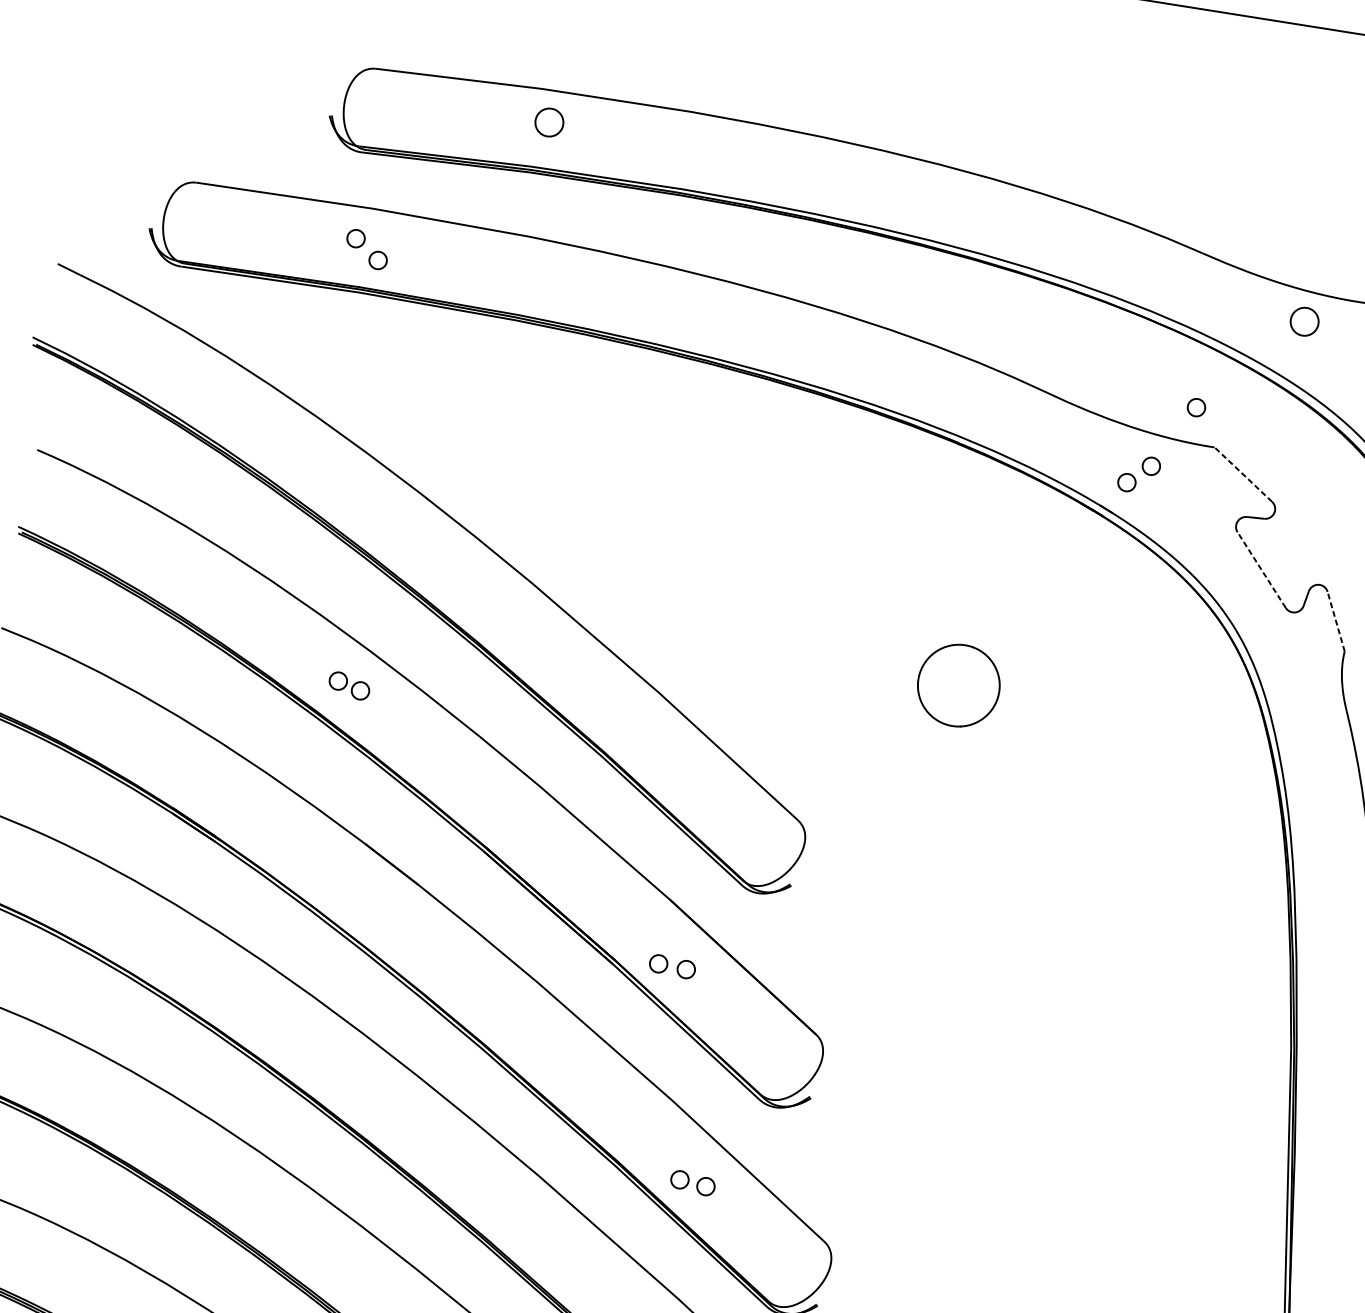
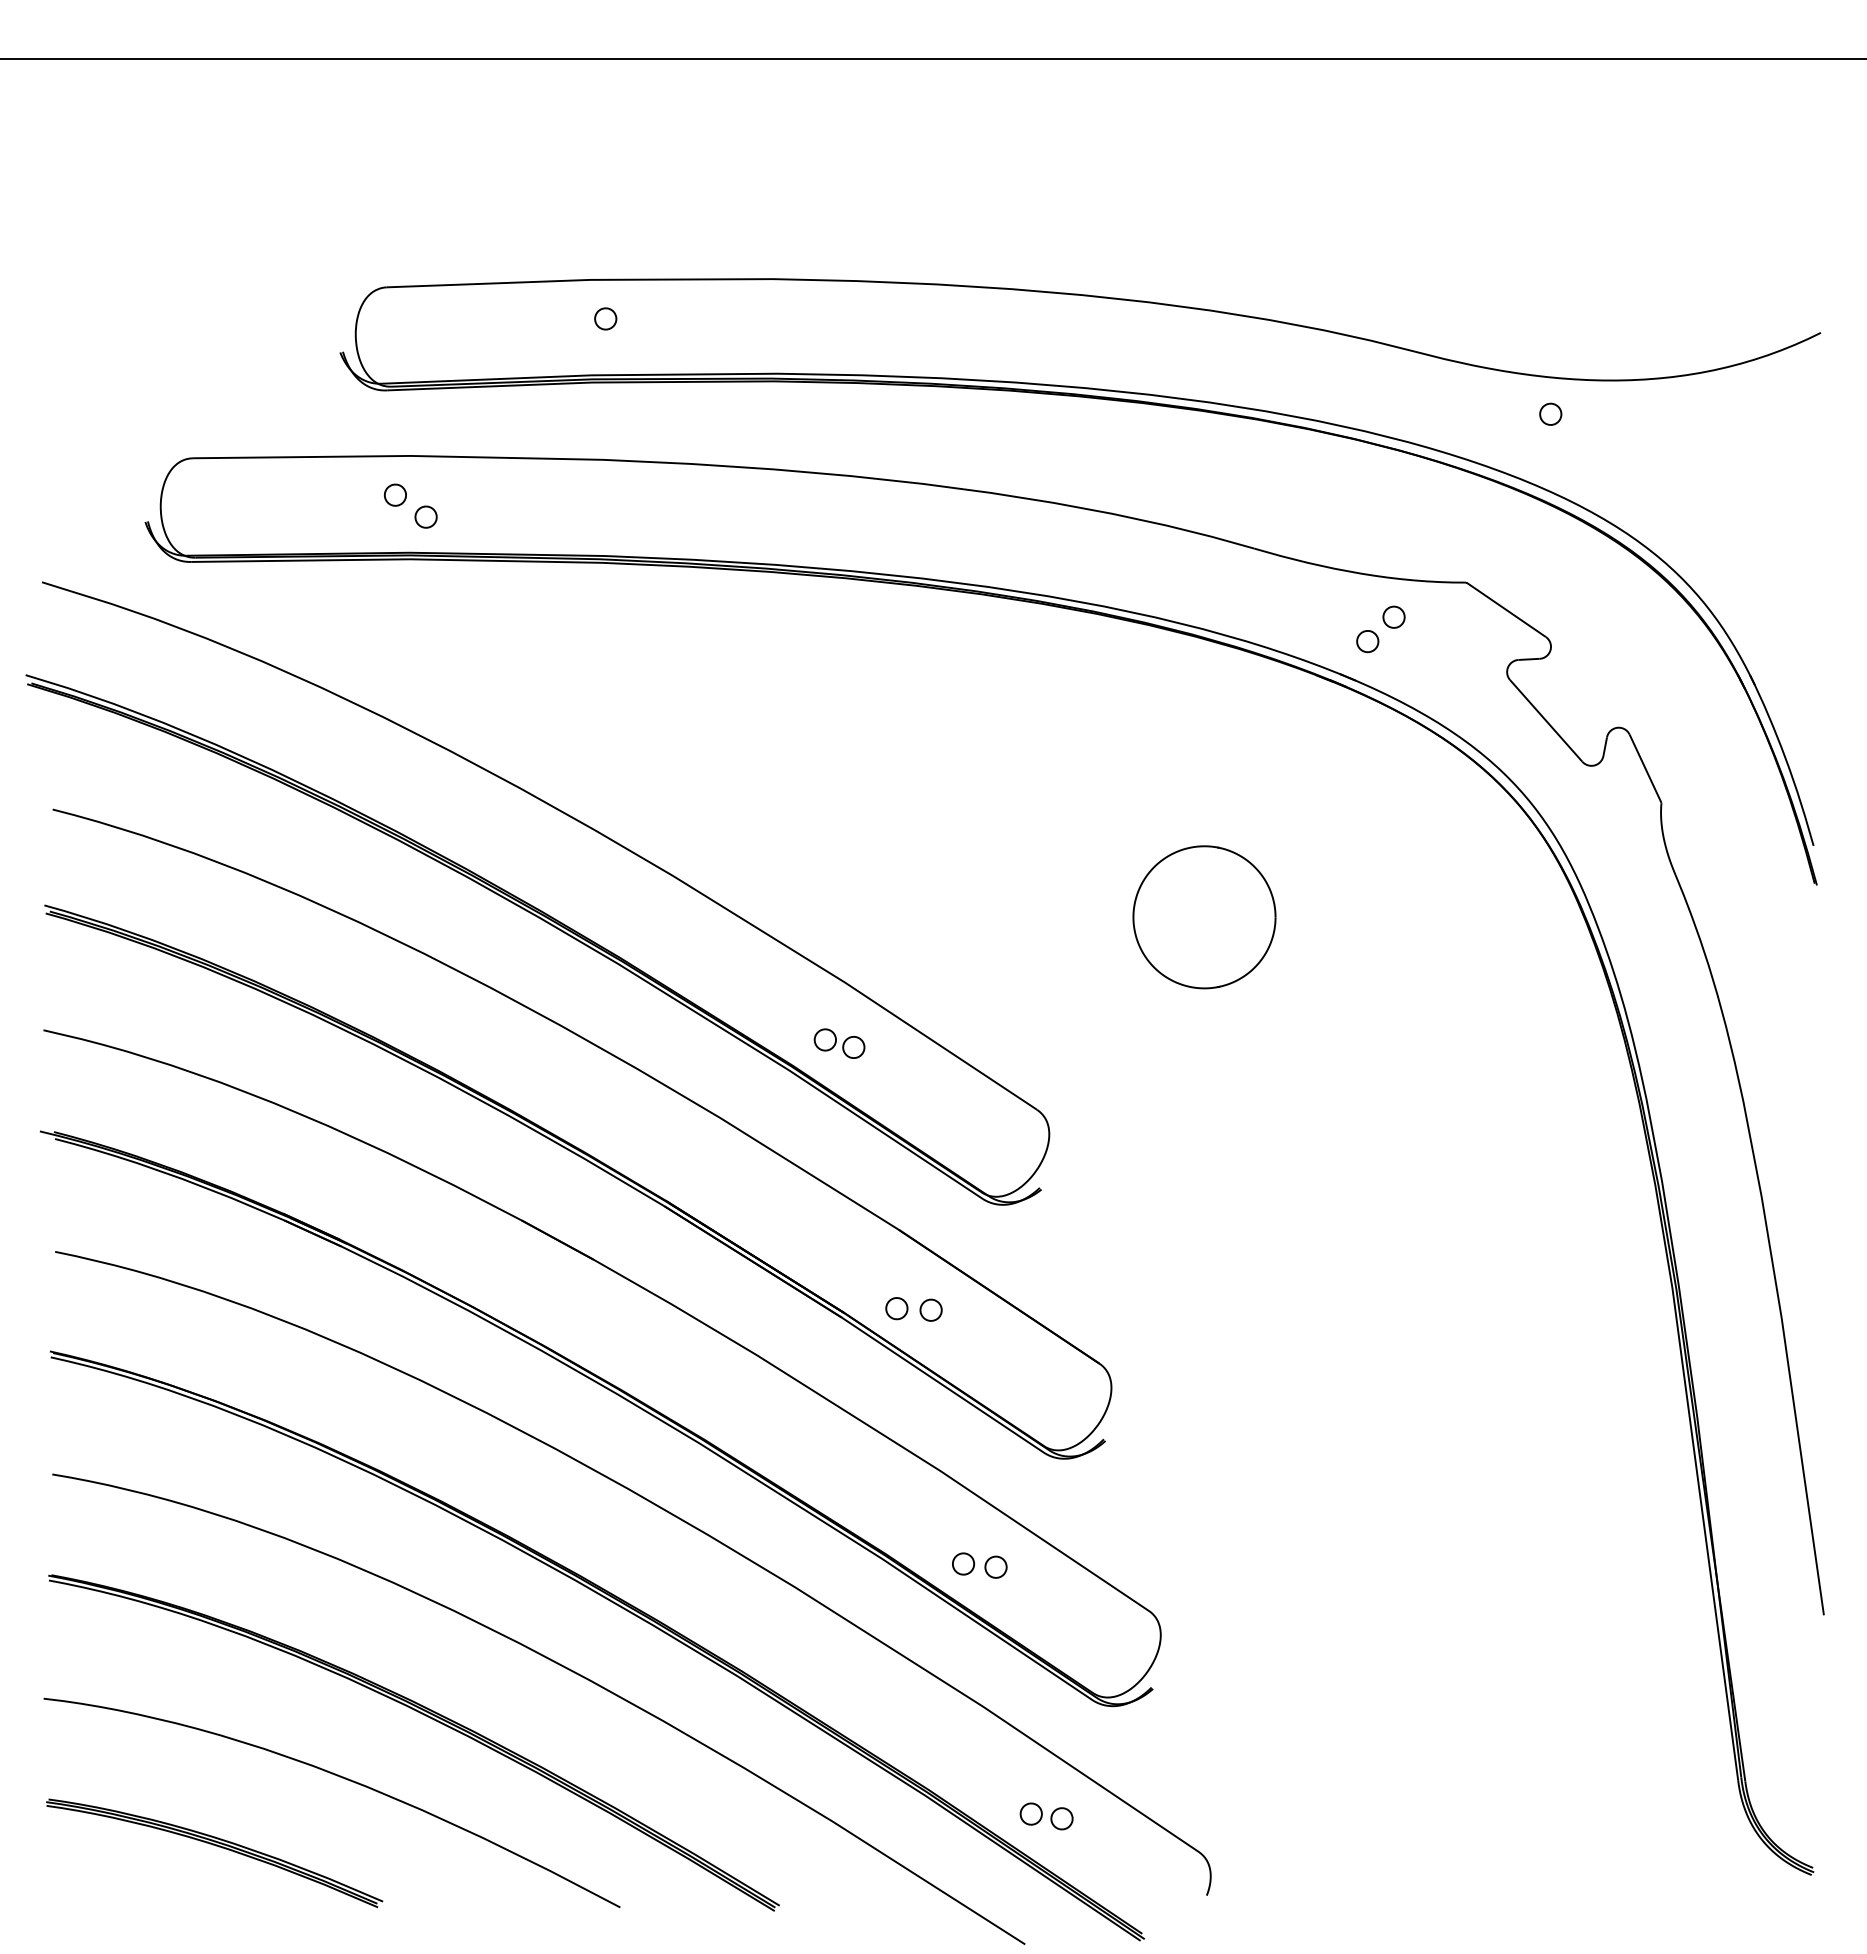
part: (549, 122) -> (605, 318), size x0.62
part: (1304, 320) -> (1550, 413), size x0.62
part: (1196, 406) -> (1436, 537), removed
line: (1242, 474) -> (1505, 609), dashed -> solid
line: (1261, 569) -> (1545, 720), dashed -> solid
line: (1336, 621) -> (1645, 768), dashed -> solid
part: (349, 685) -> (839, 1043), moved
part: (958, 685) -> (1204, 917), size x1.43

